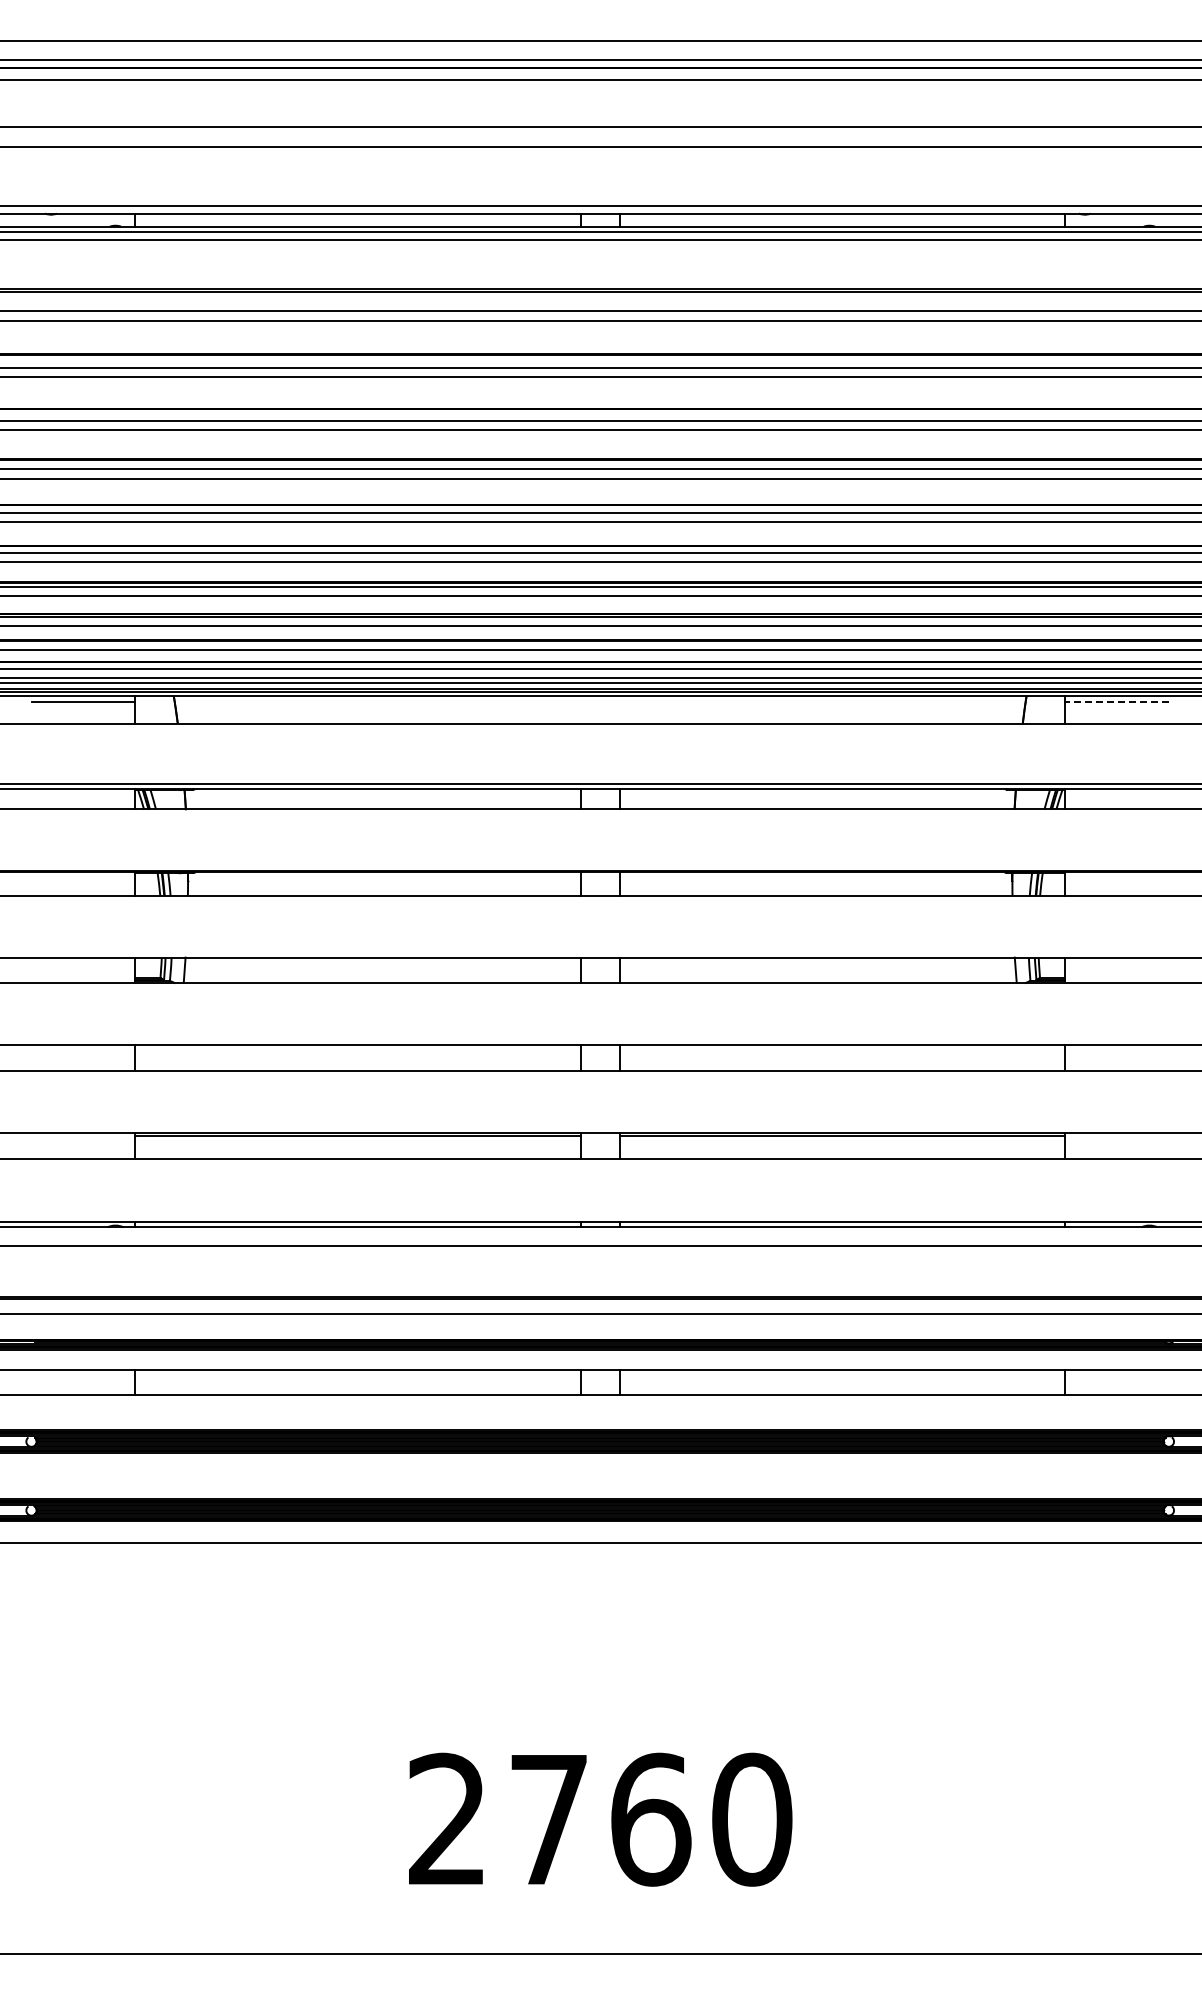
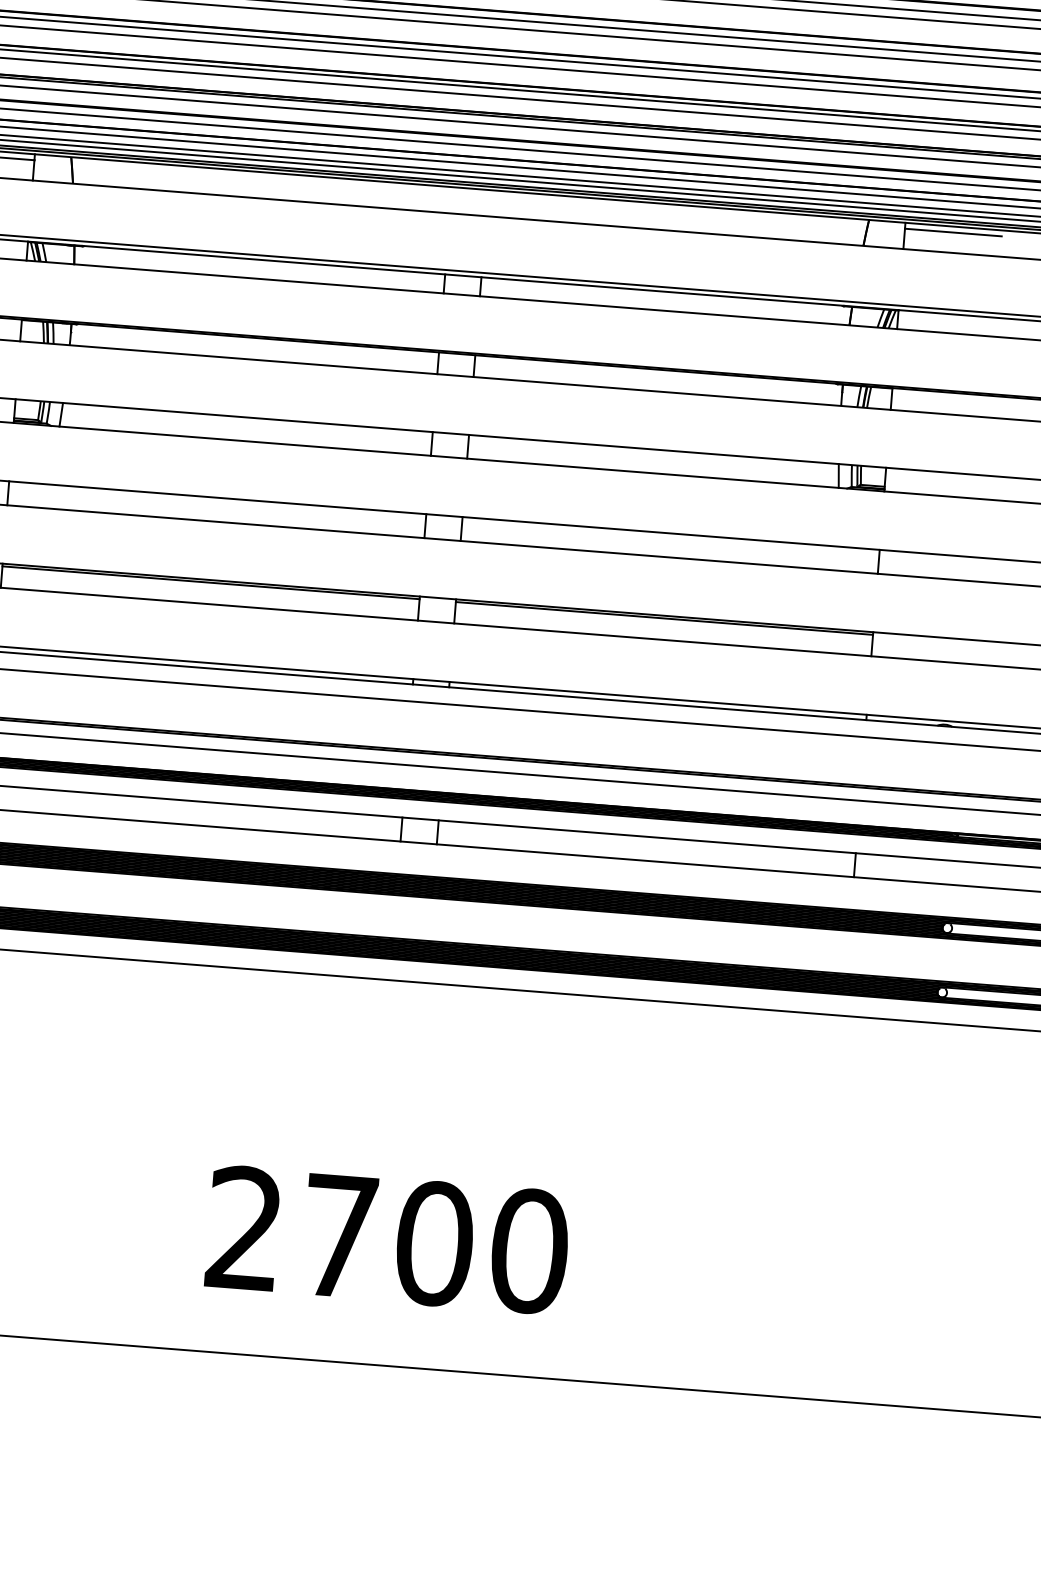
line: (1117, 702) -> (953, 232), dashed -> solid
text: (650, 1819) -> (434, 1243), 2760 -> 2700

